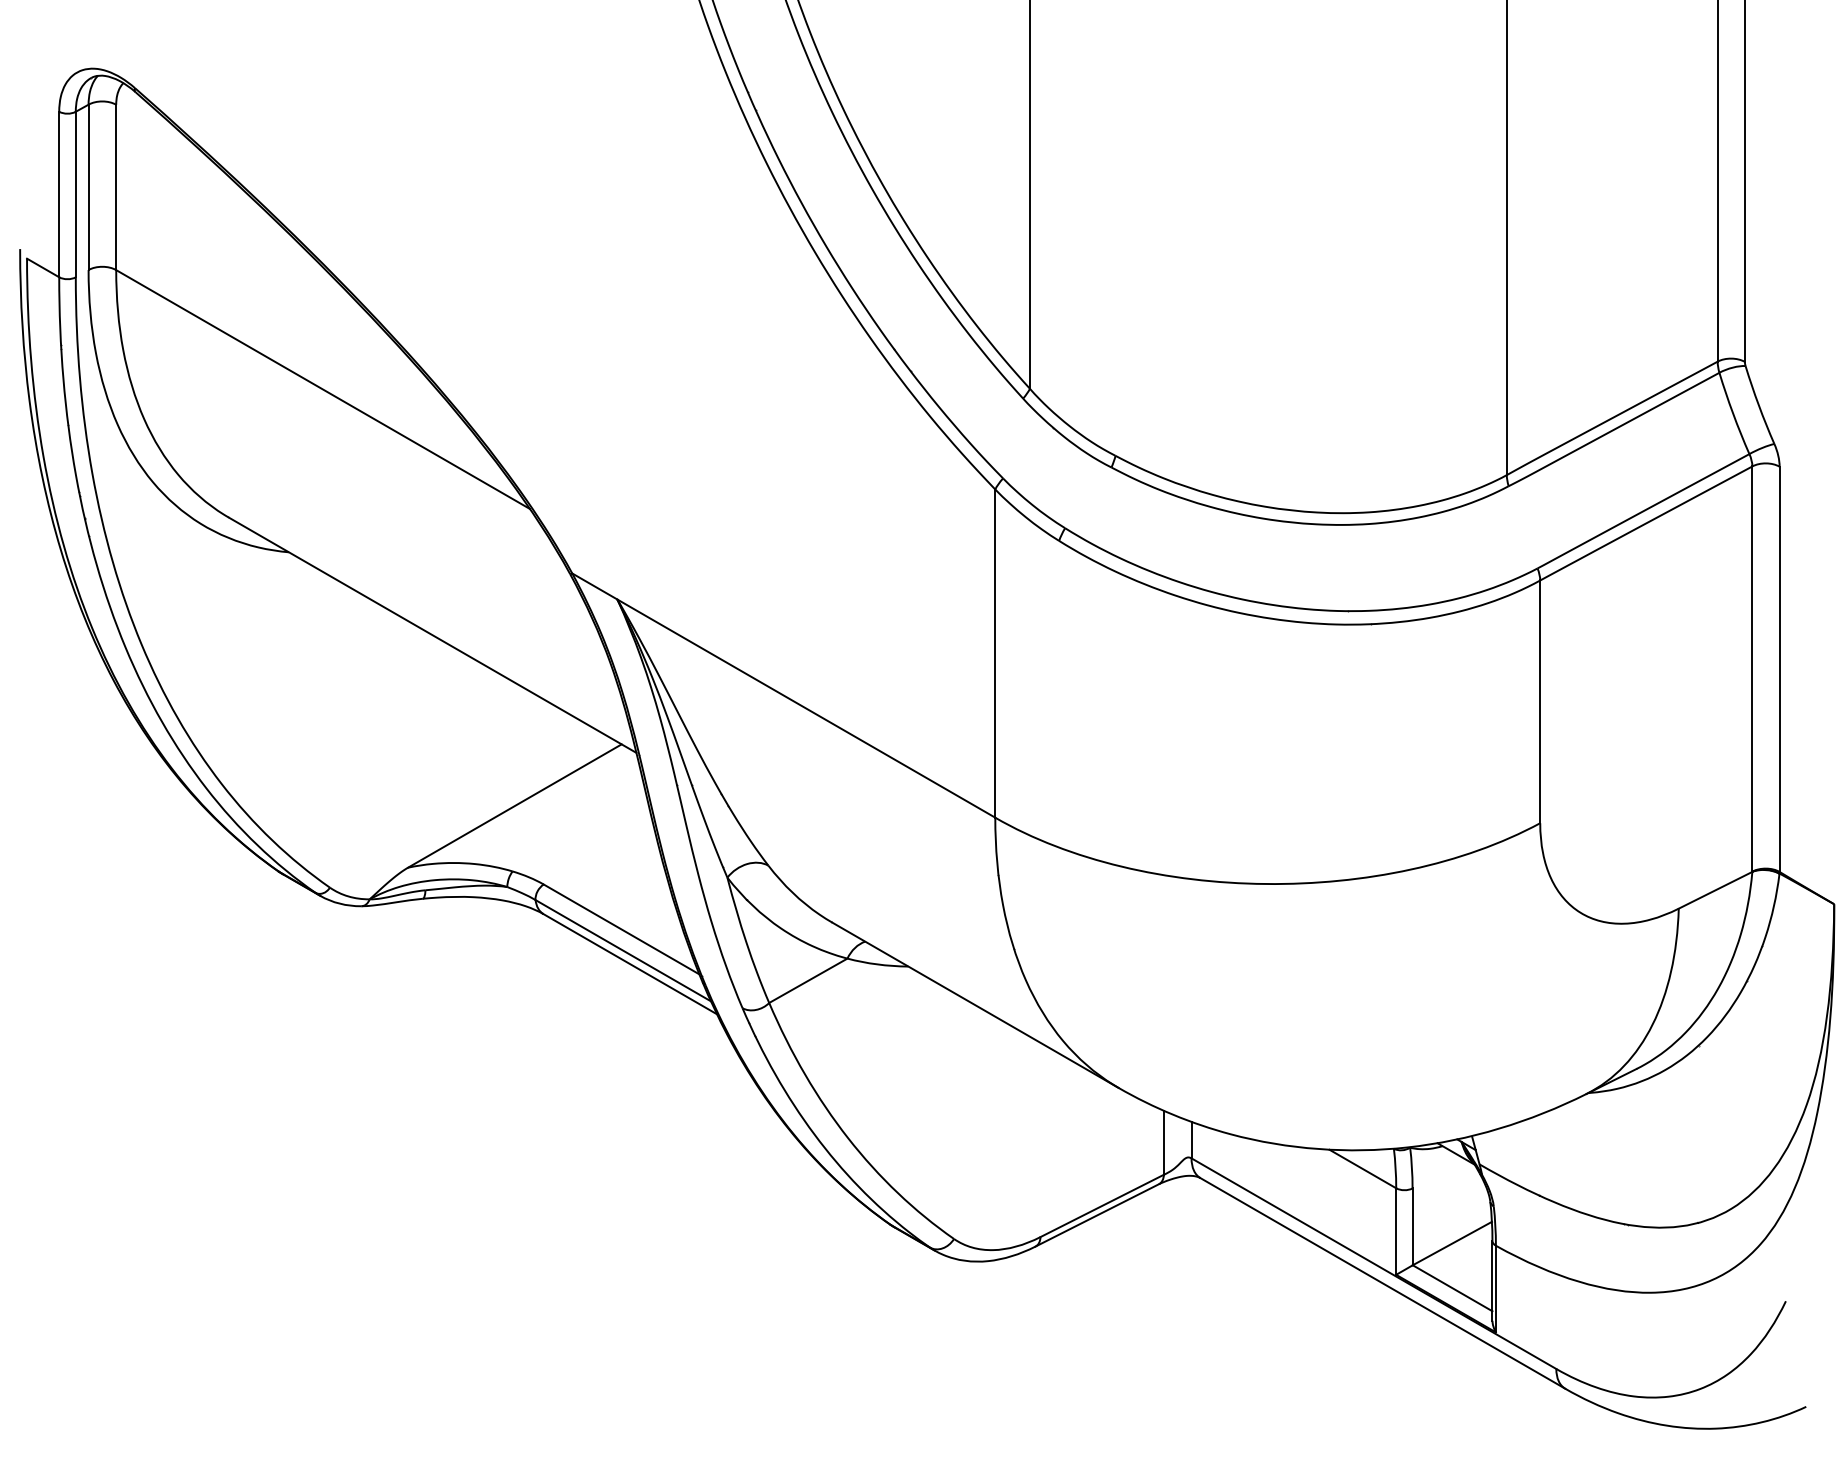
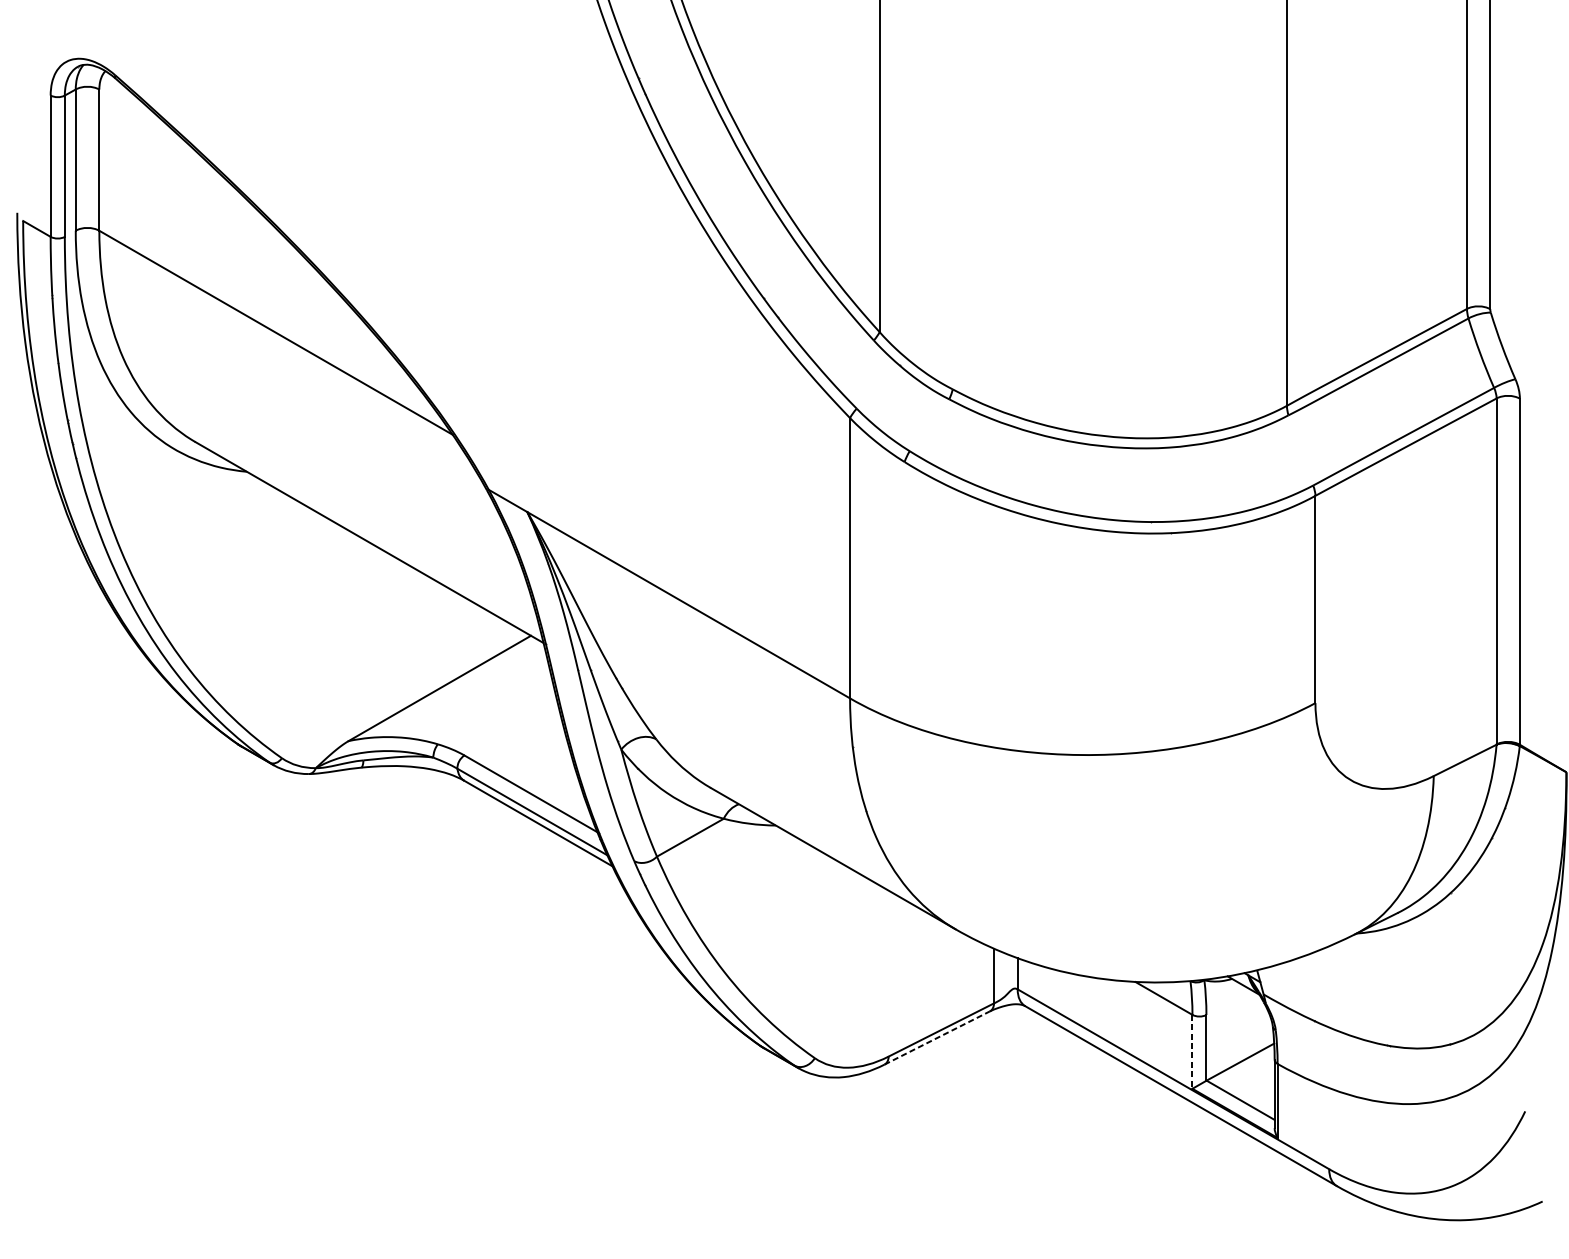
line: (1097, 1215) -> (937, 1038), solid -> dashed
line: (1396, 1232) -> (1192, 1052), solid -> dashed

